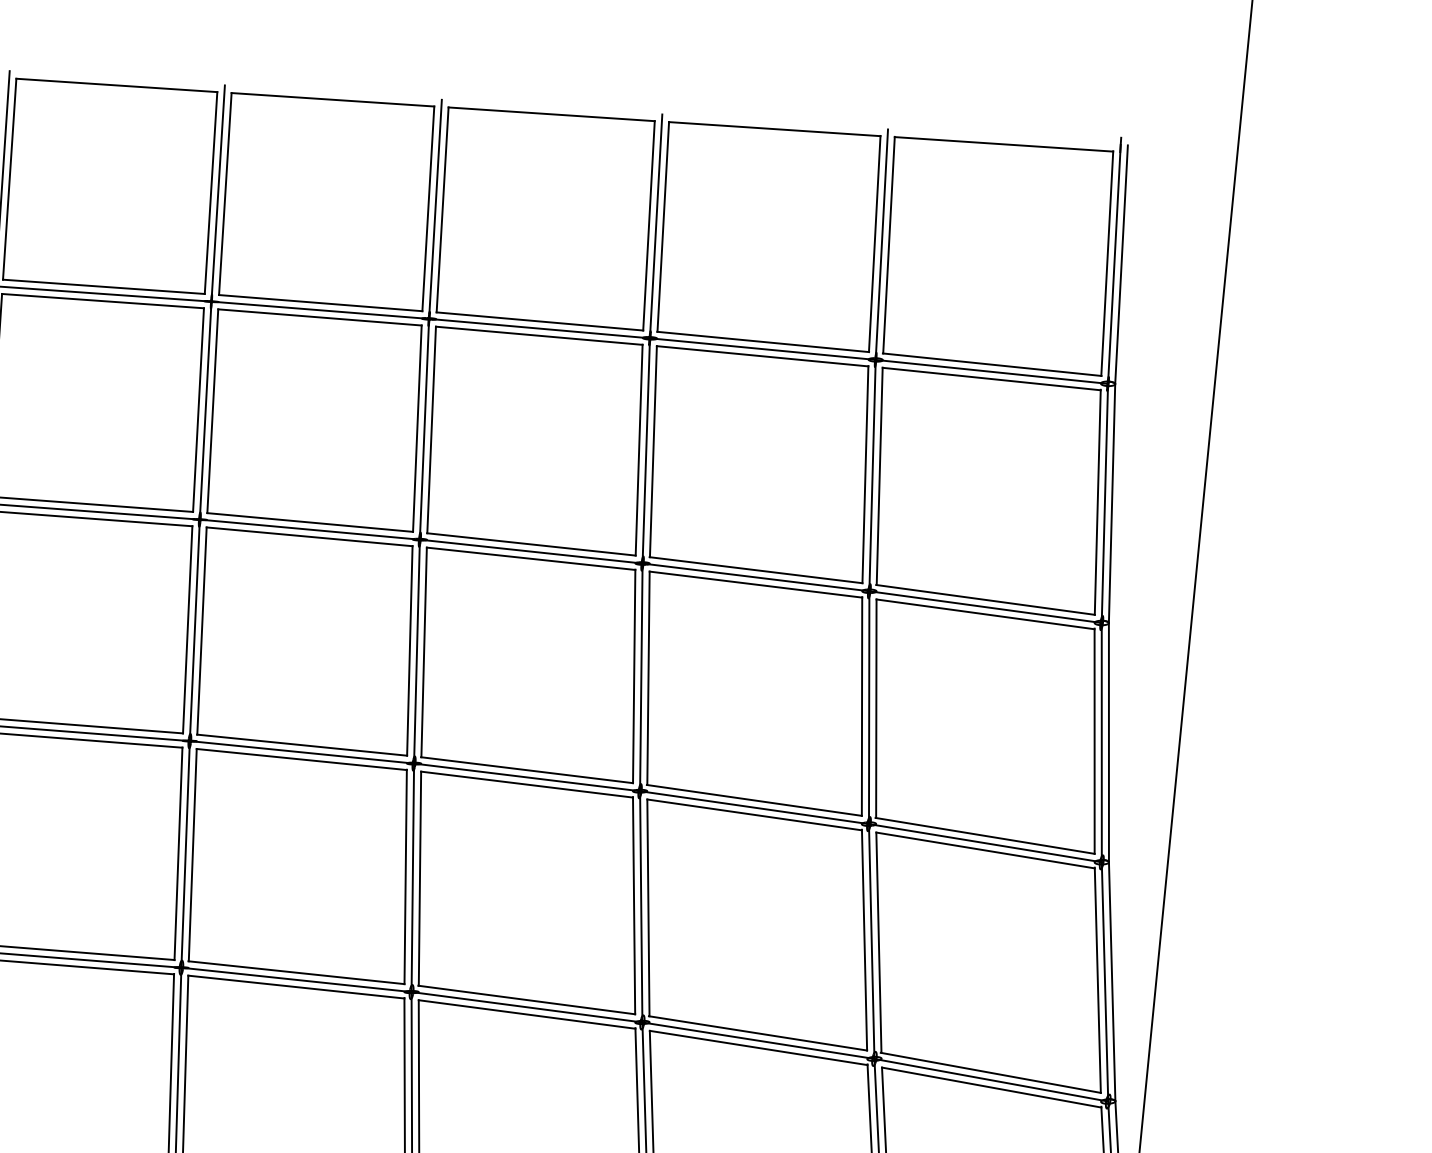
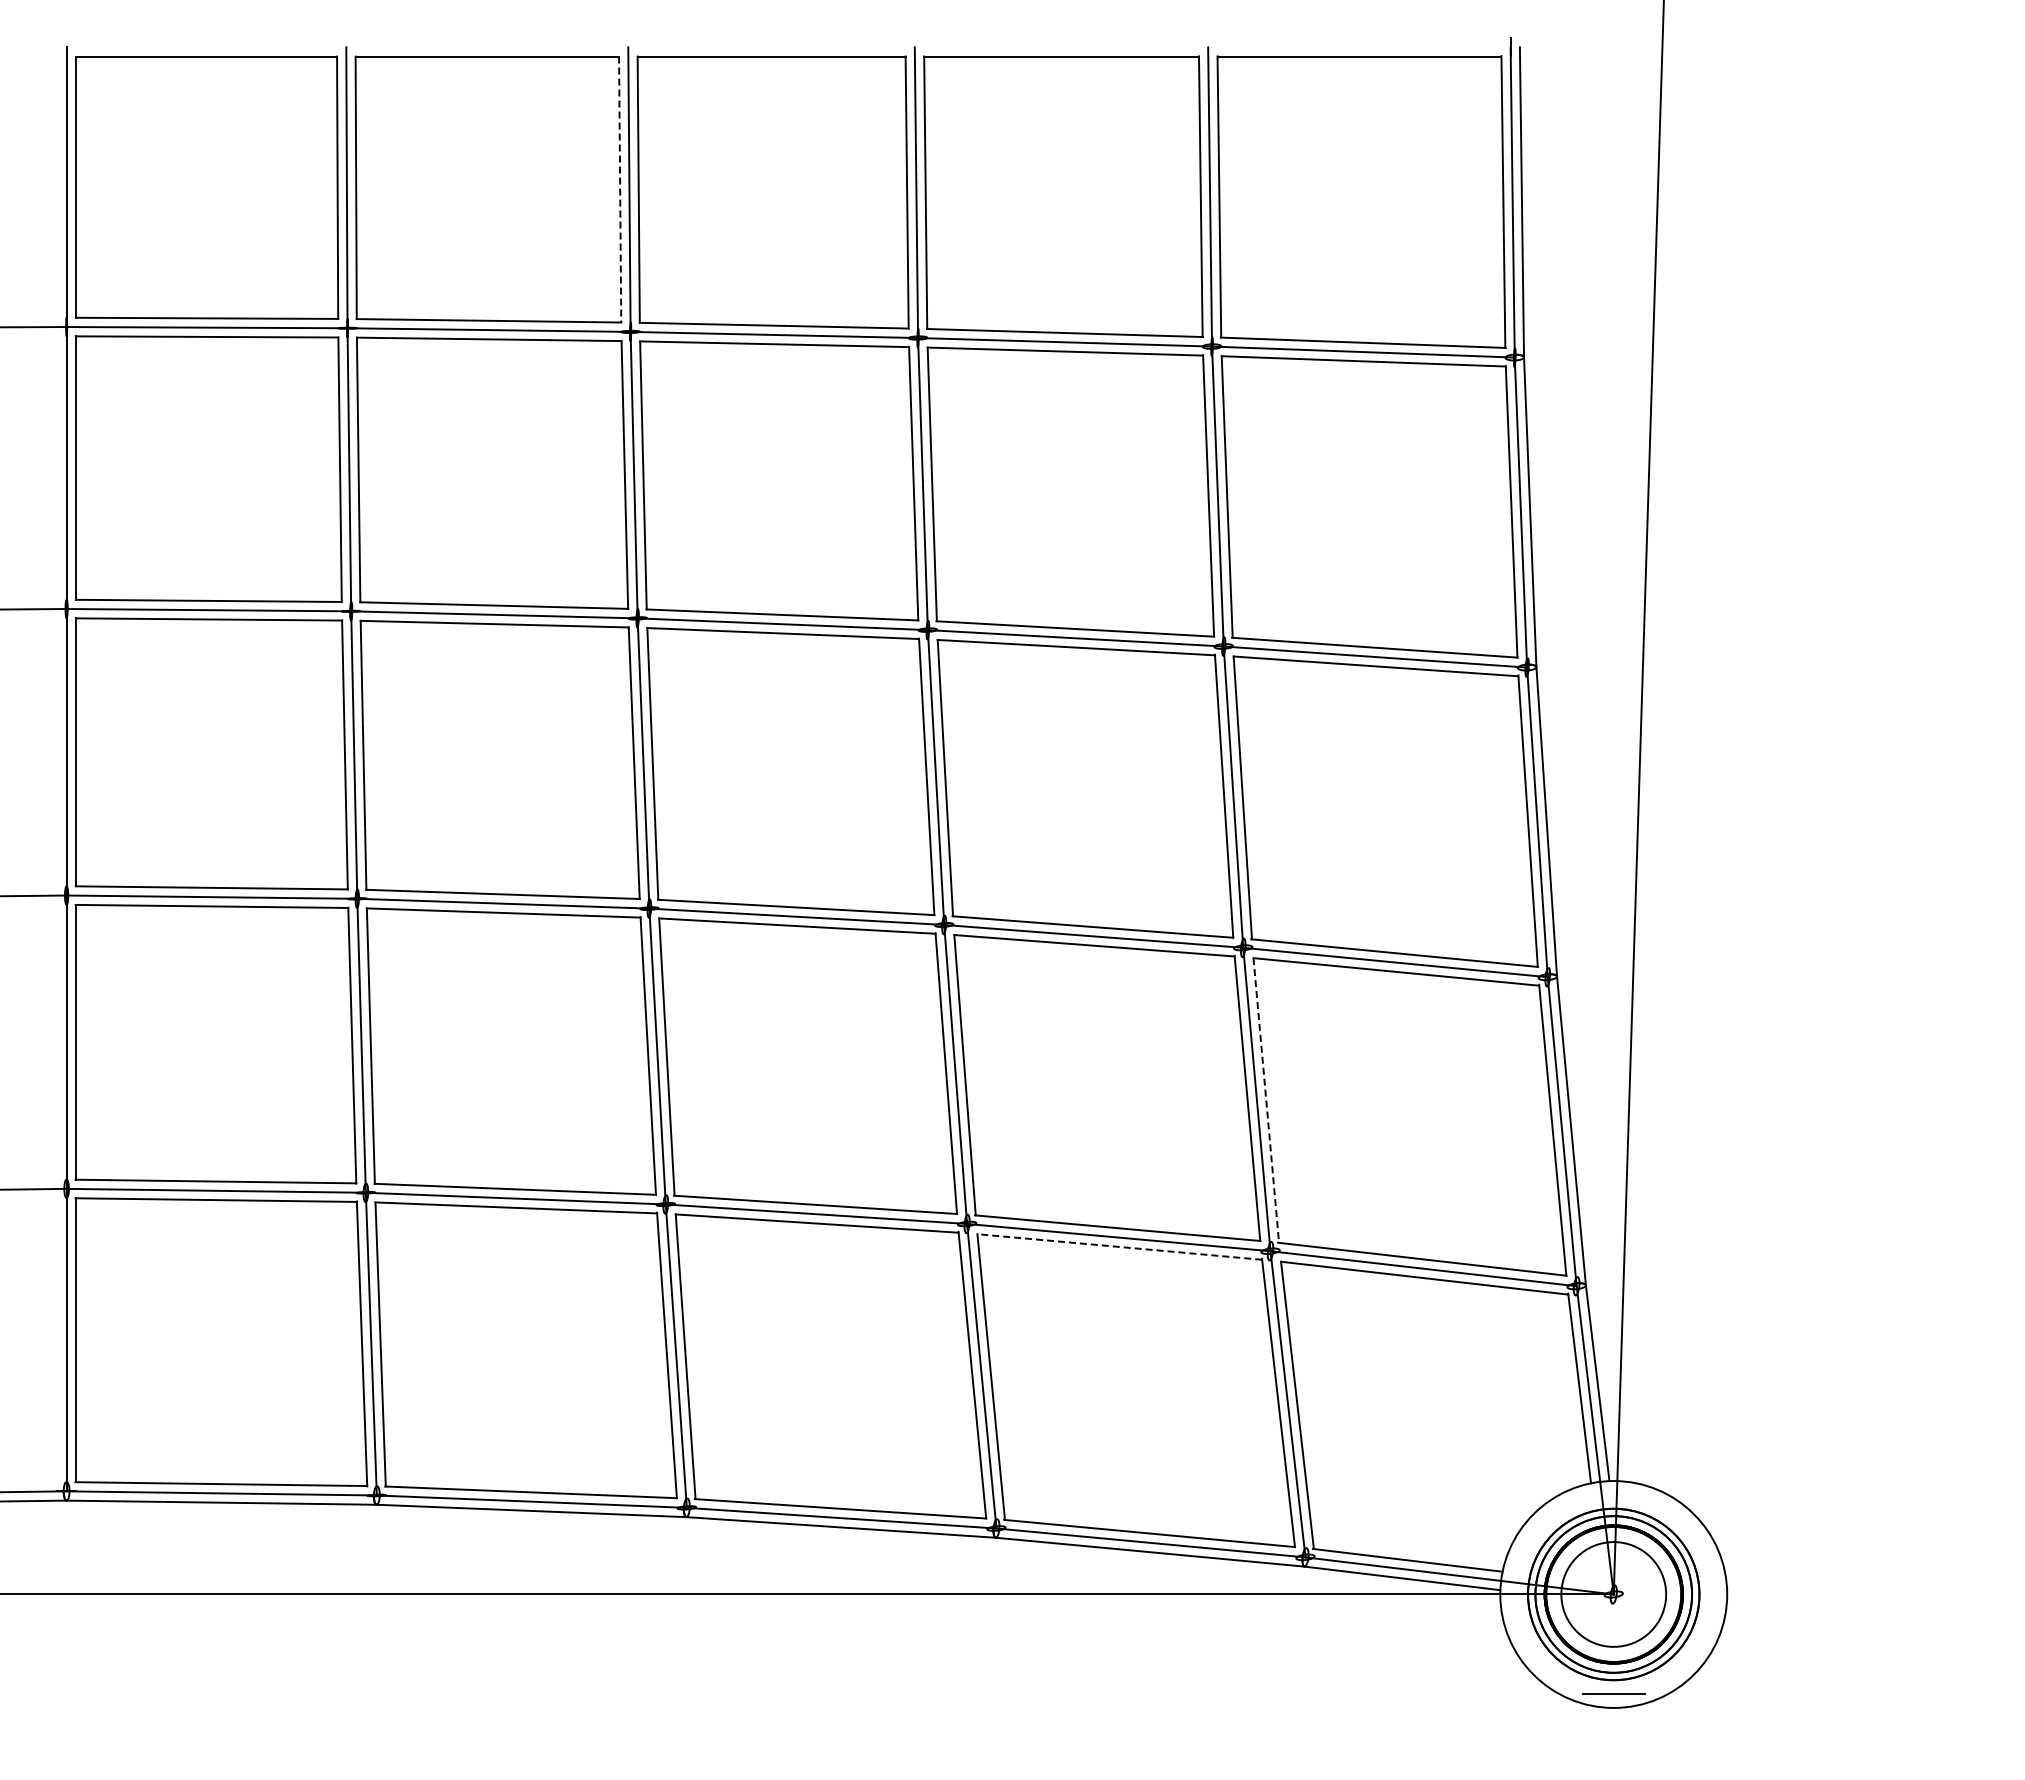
line: (428, 208) -> (620, 189), solid -> dashed
line: (879, 942) -> (1266, 1100), solid -> dashed
line: (758, 1048) -> (1119, 1247), solid -> dashed

